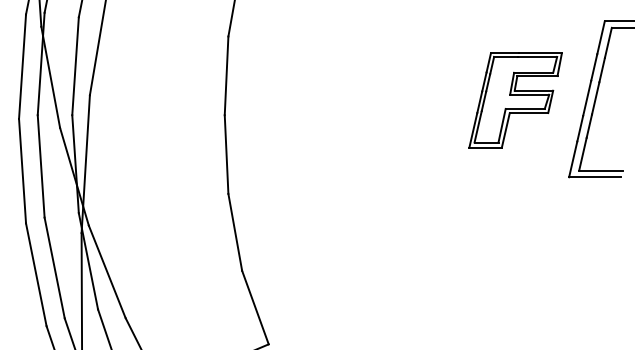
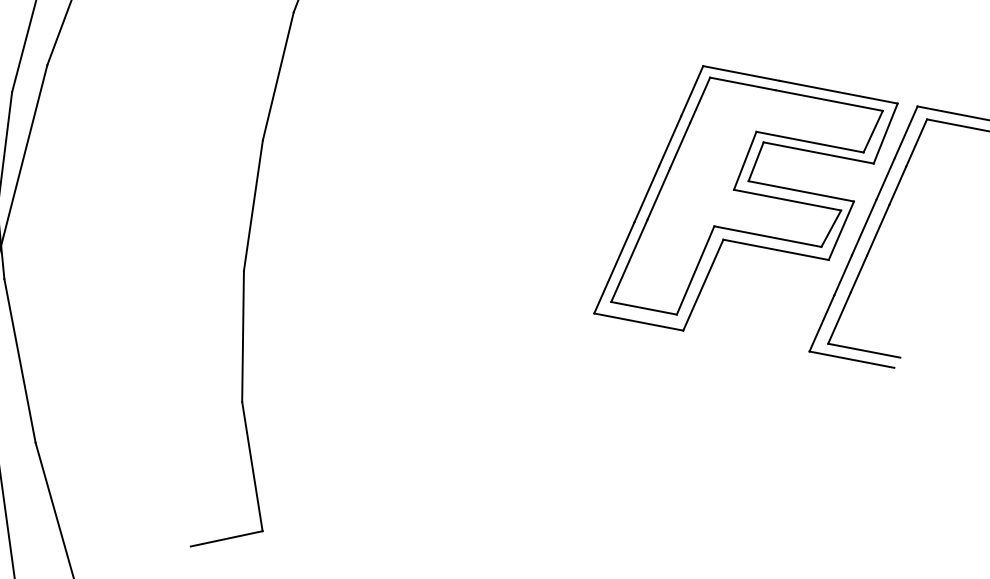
part: (515, 100) -> (745, 208), size x1.67

